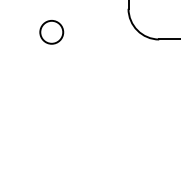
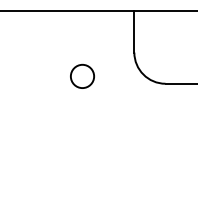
circle: (51, 31) -> (82, 75), moved

